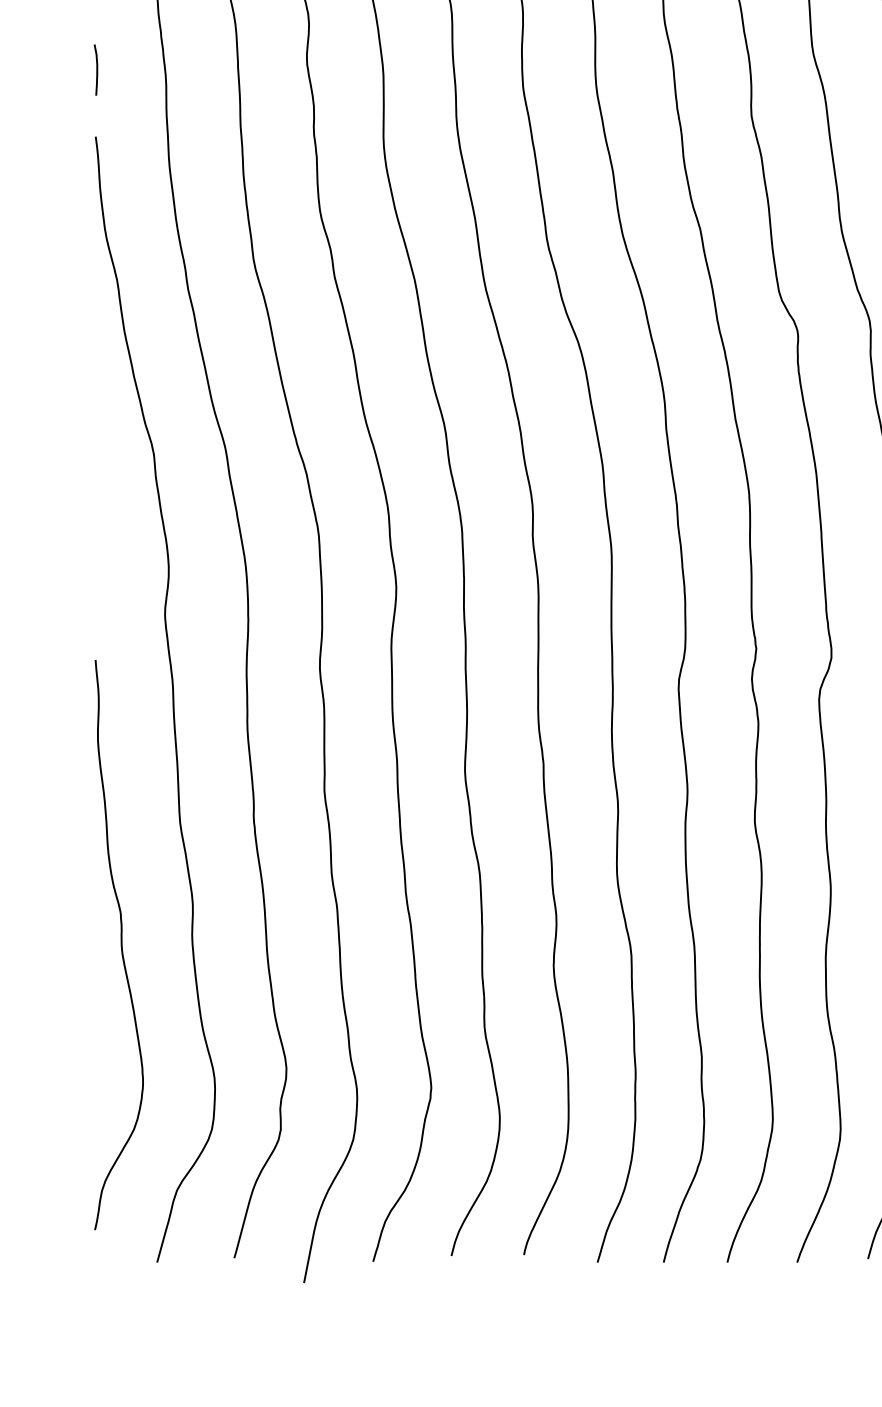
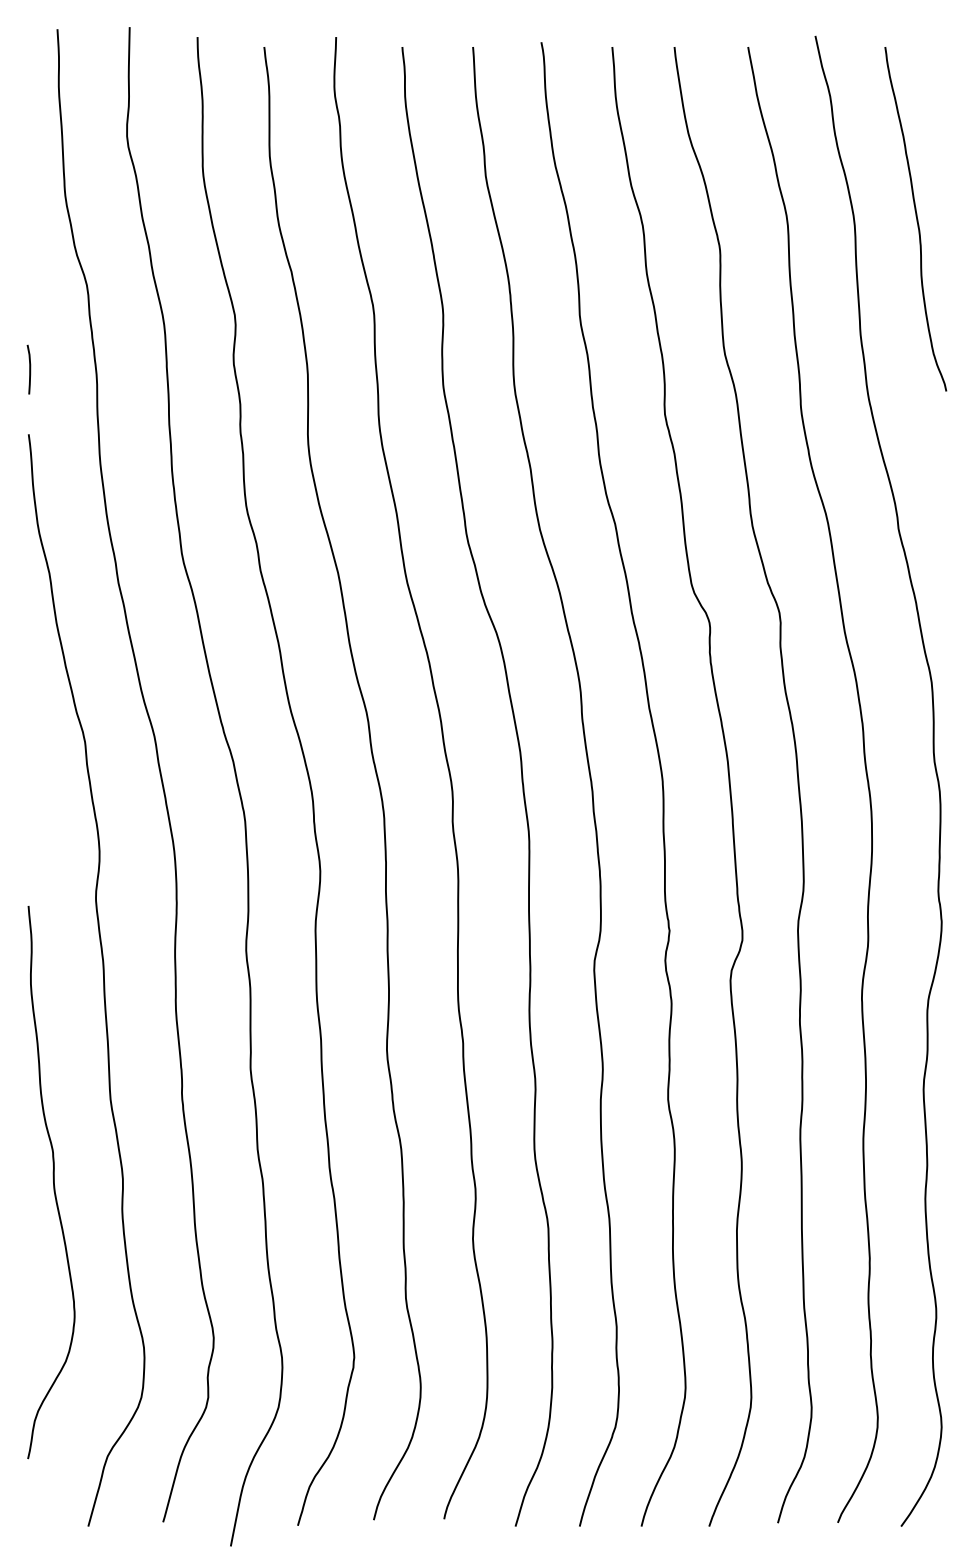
curve: (121, 945) -> (53, 1182), moved

